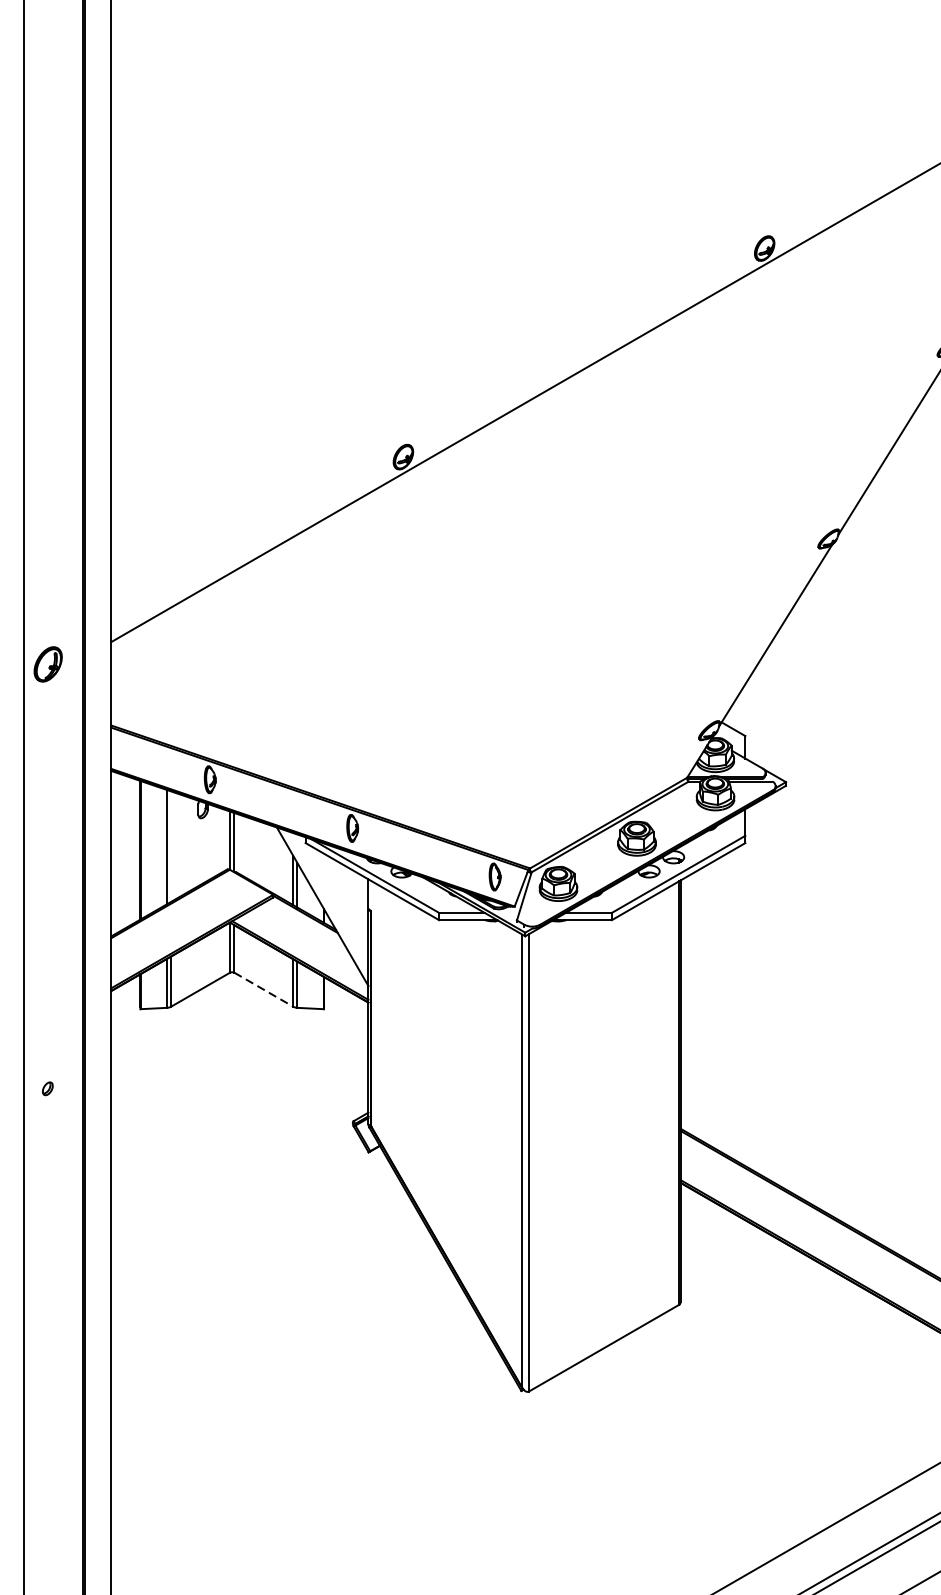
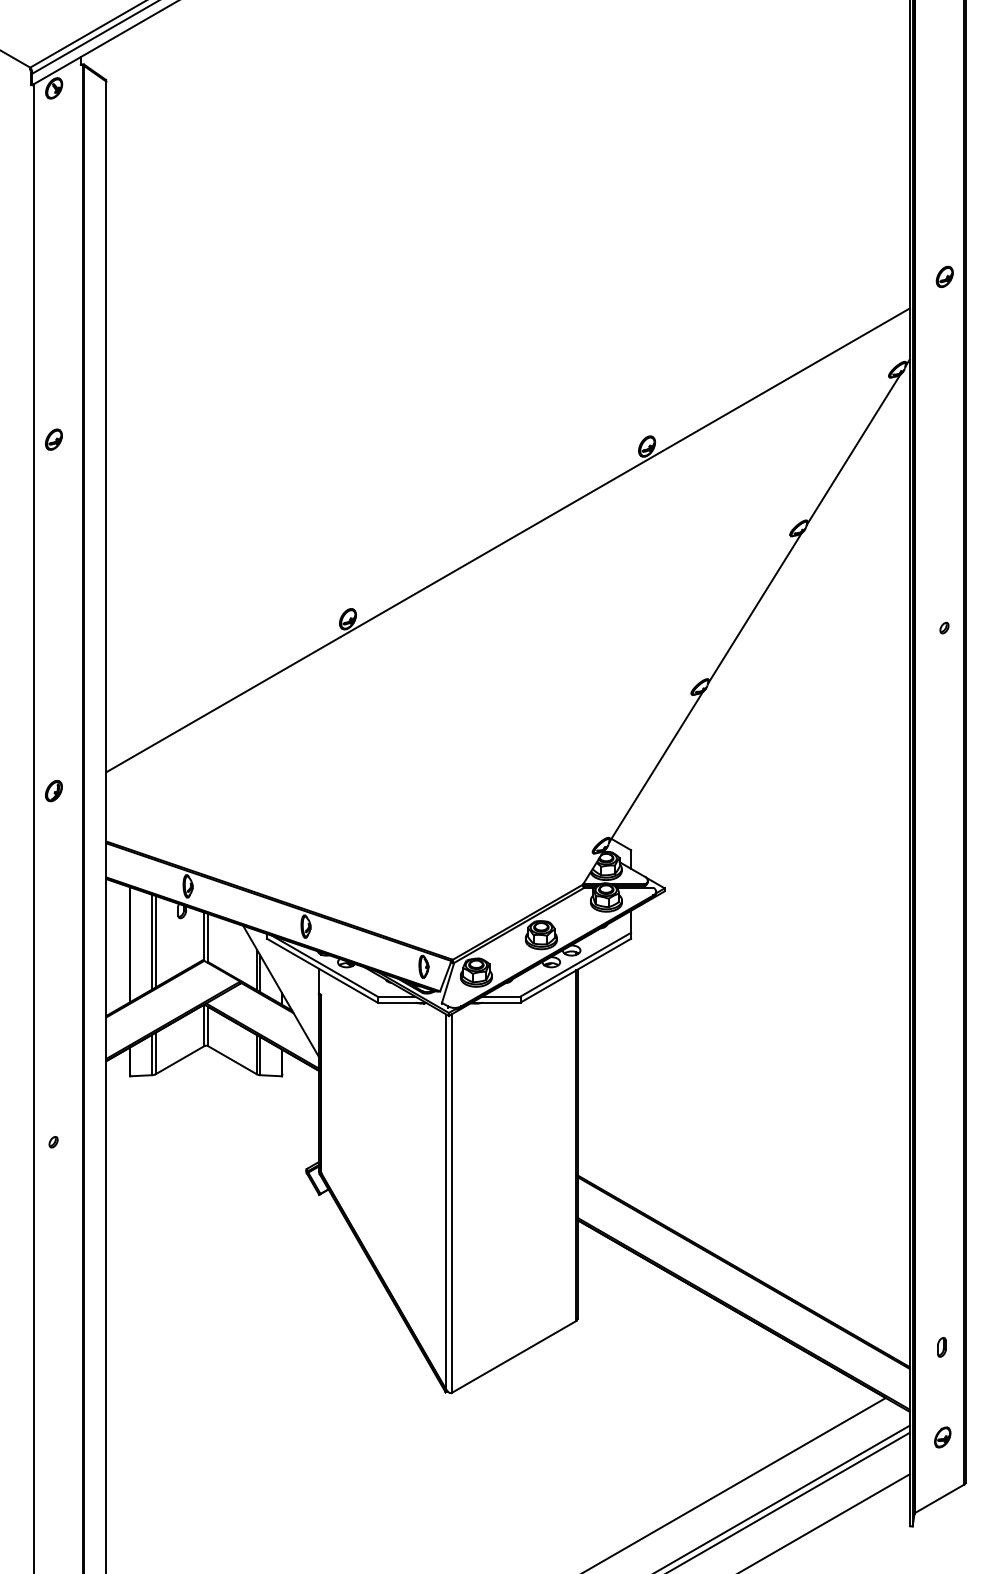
part: (47, 239) -> (53, 439), added
part: (47, 665) -> (53, 791), size x0.71
line: (170, 846) -> (155, 941), added
line: (263, 990) -> (232, 1060), dashed -> solid

